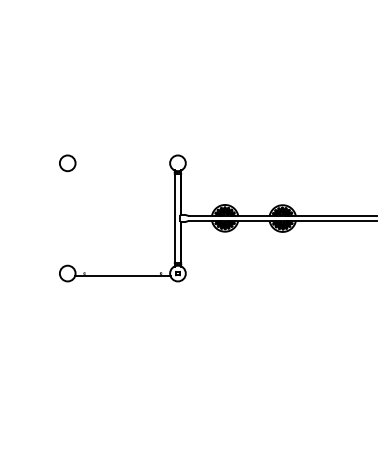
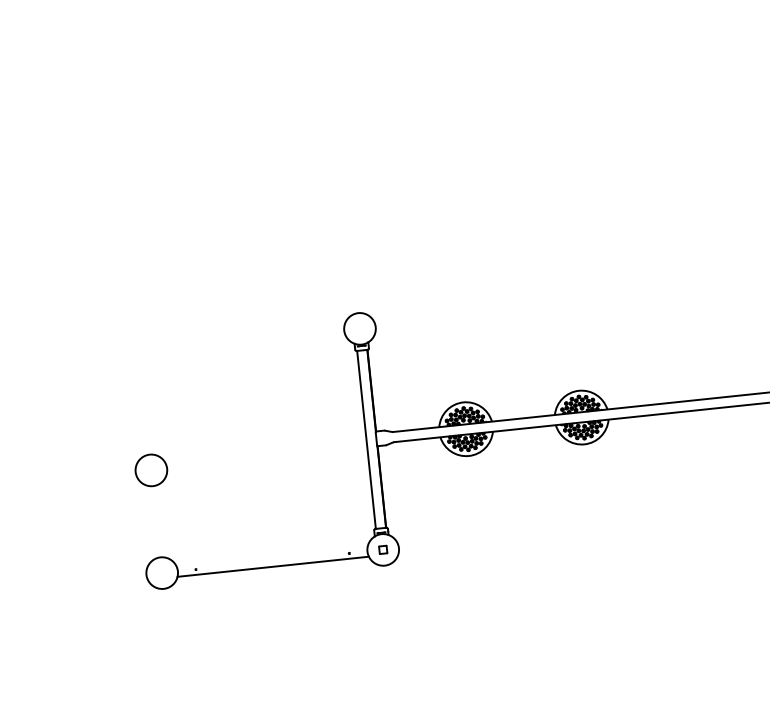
circle: (67, 163) -> (150, 470), moved

